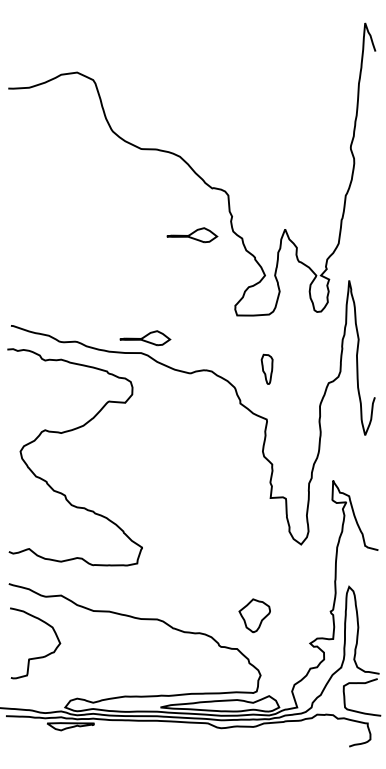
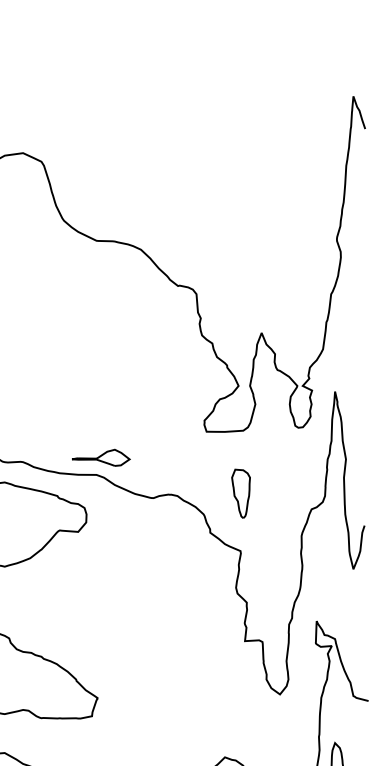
part: (192, 235) -> (155, 340), removed
part: (266, 369) -> (240, 493), size x1.43

